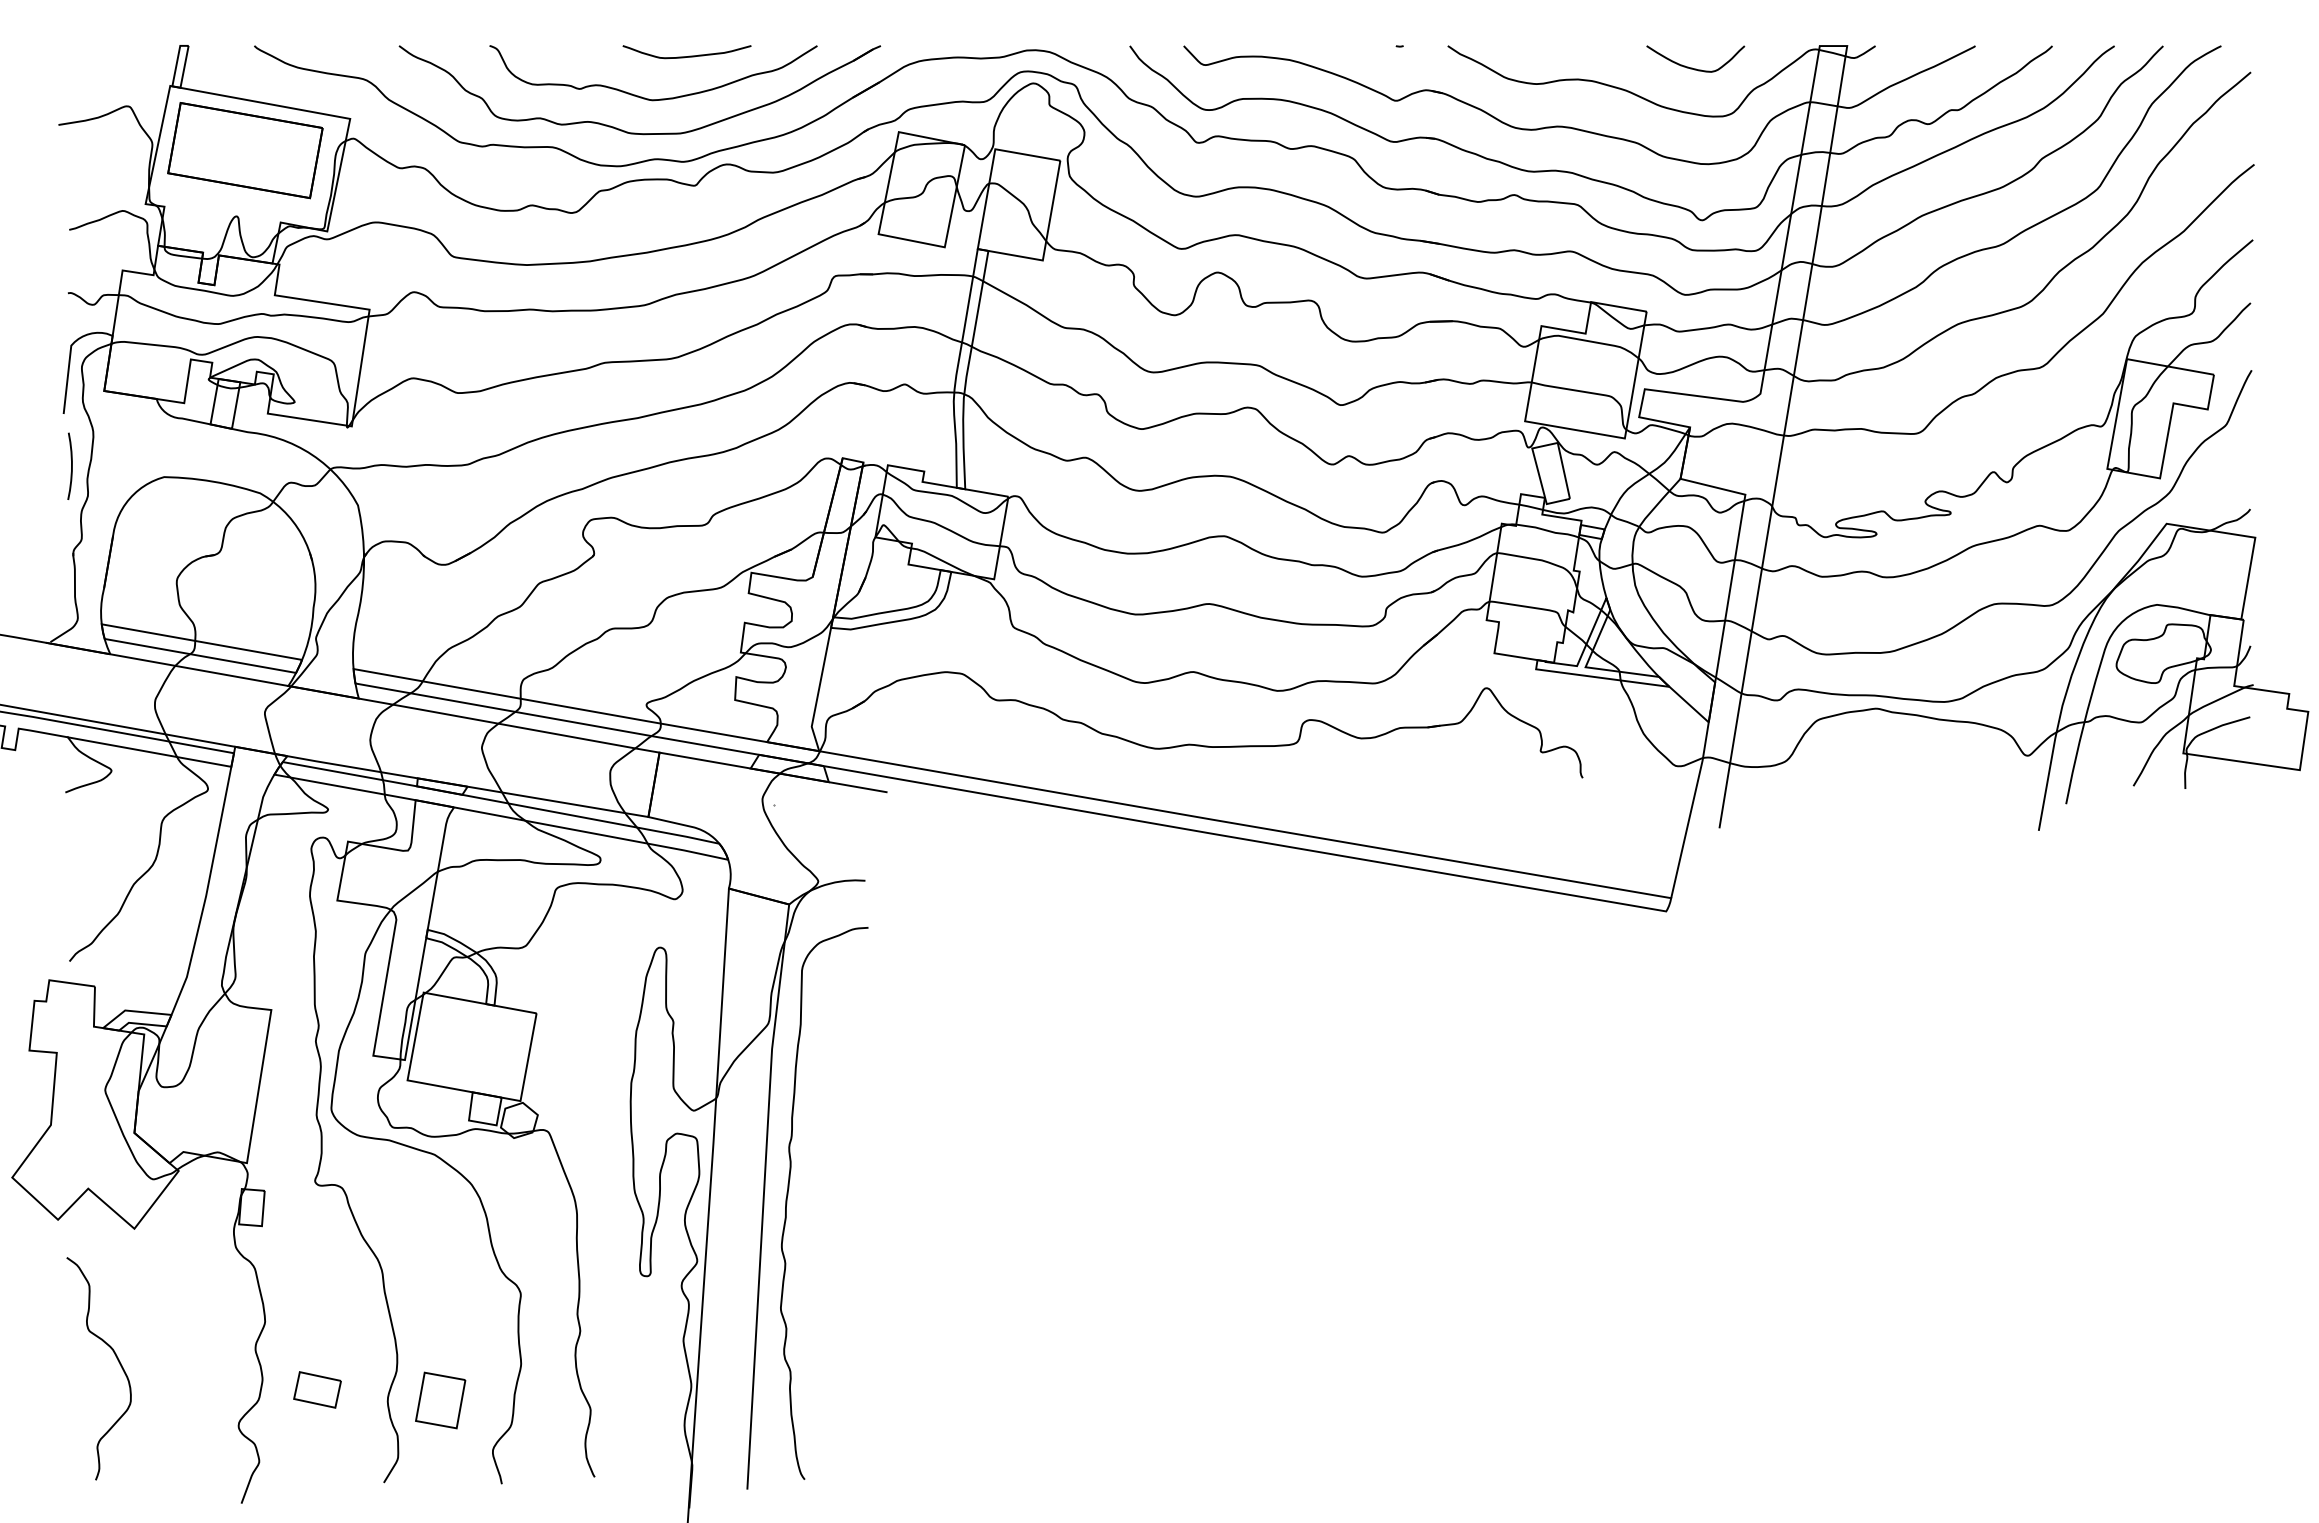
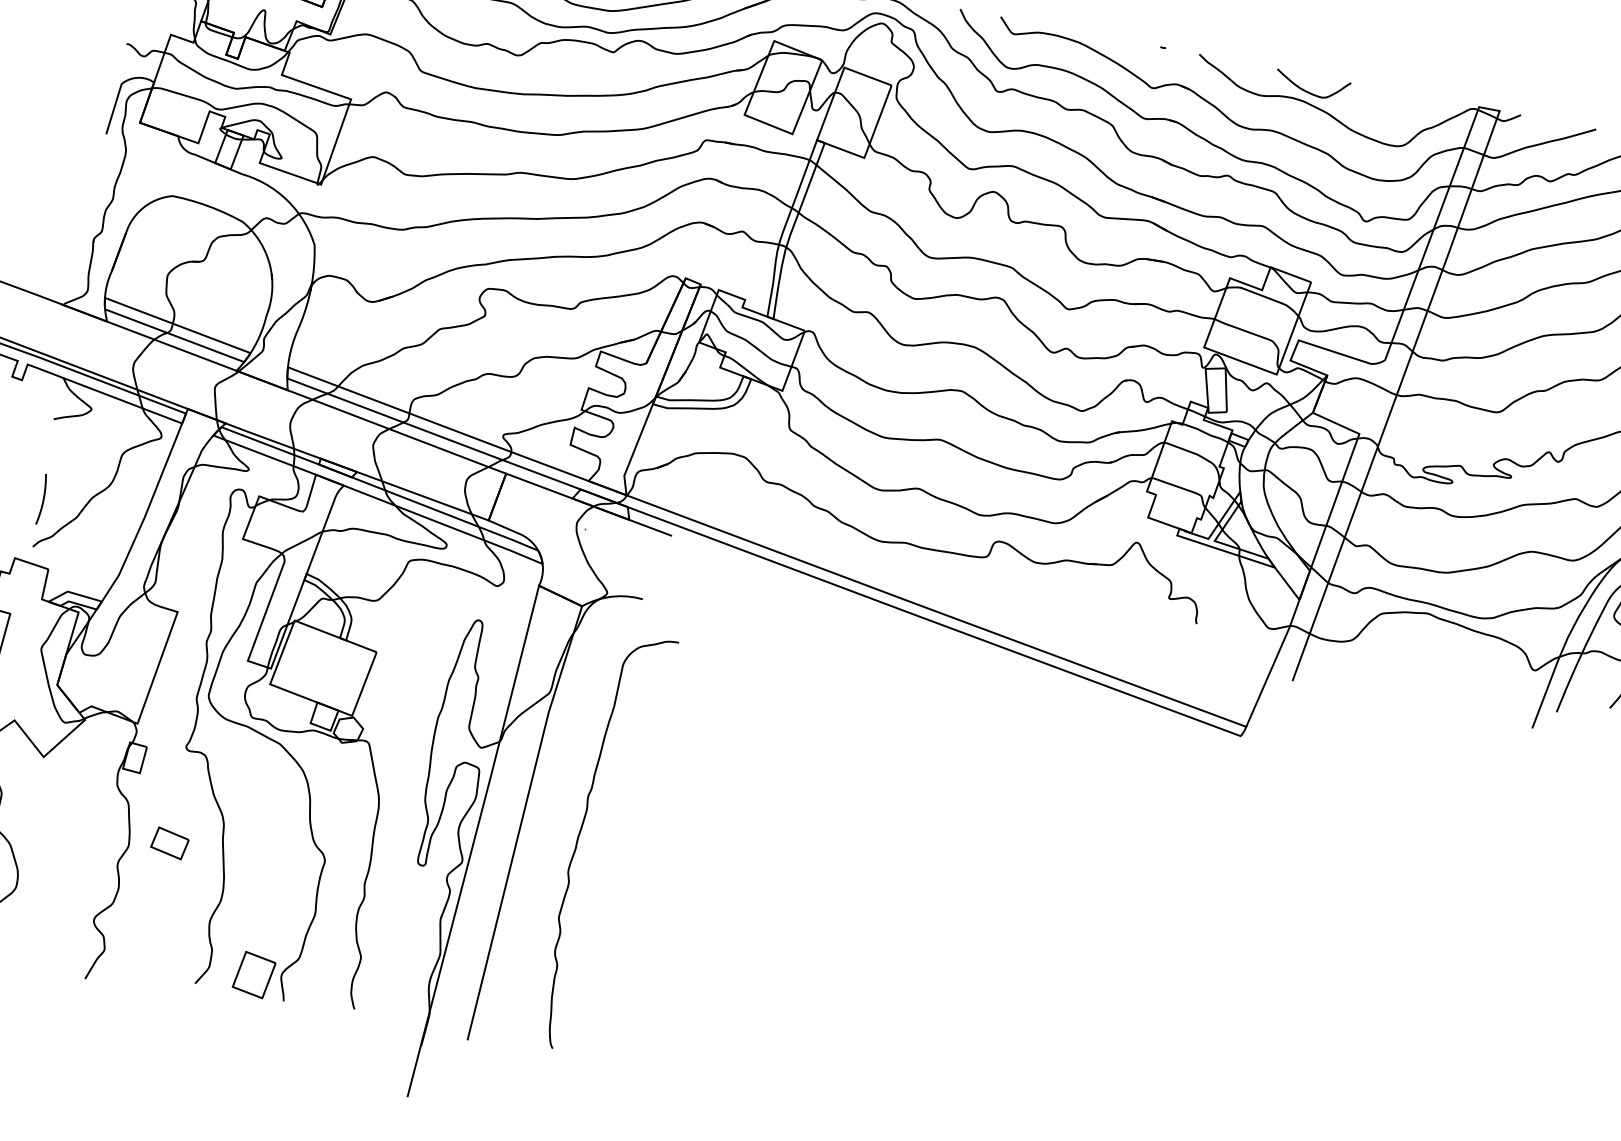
curve: (1692, 67) -> (1308, 91), moved
curve: (71, 465) -> (43, 499), moved
curve: (788, 1195) -> (580, 832), moved
part: (317, 1389) -> (169, 843), moved
part: (440, 1400) -> (254, 975), moved

